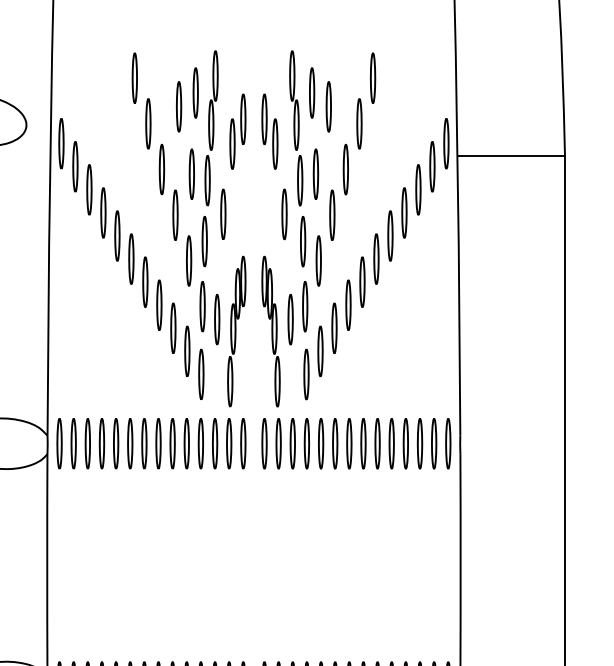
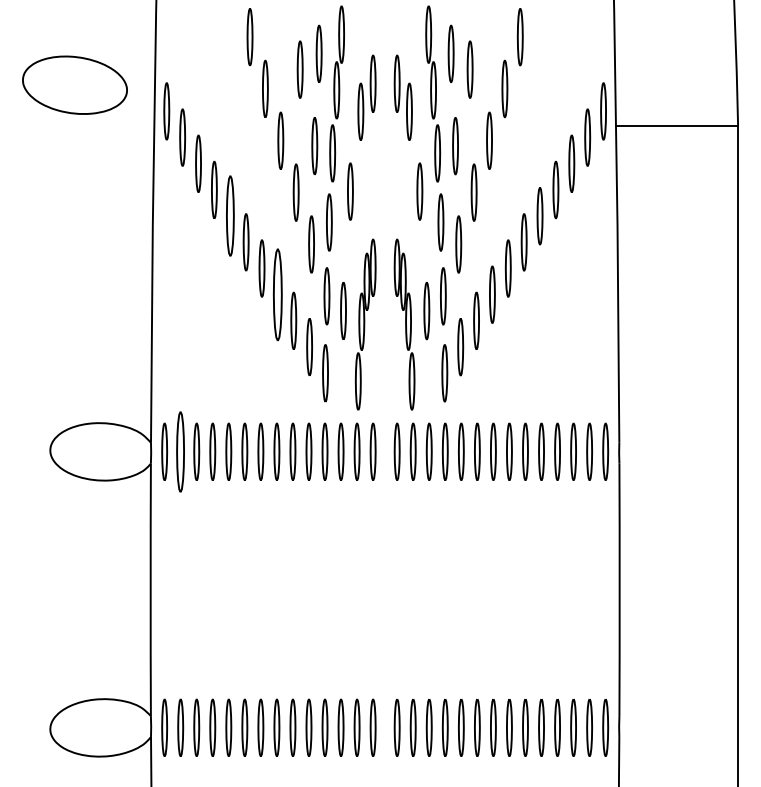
part: (116, 236) -> (229, 216), size x1.4
part: (159, 305) -> (277, 294), size x1.6
part: (73, 443) -> (180, 451), size x1.4

